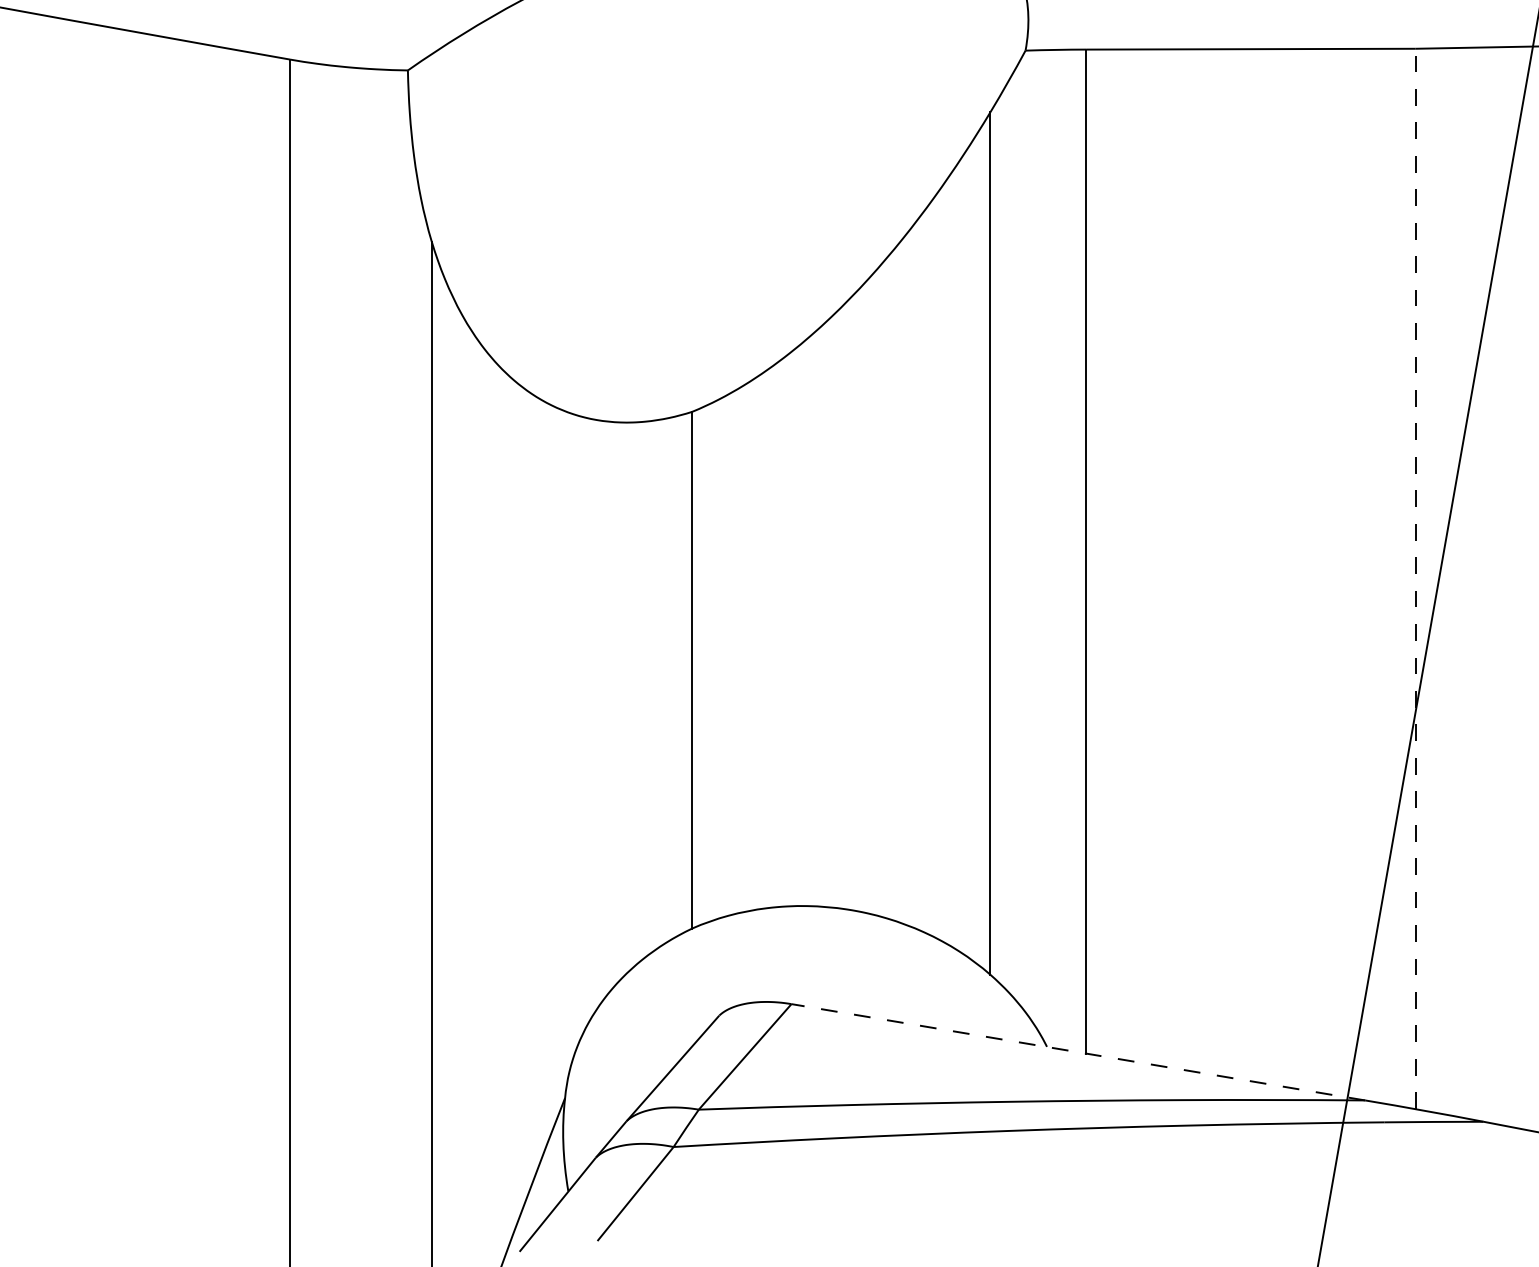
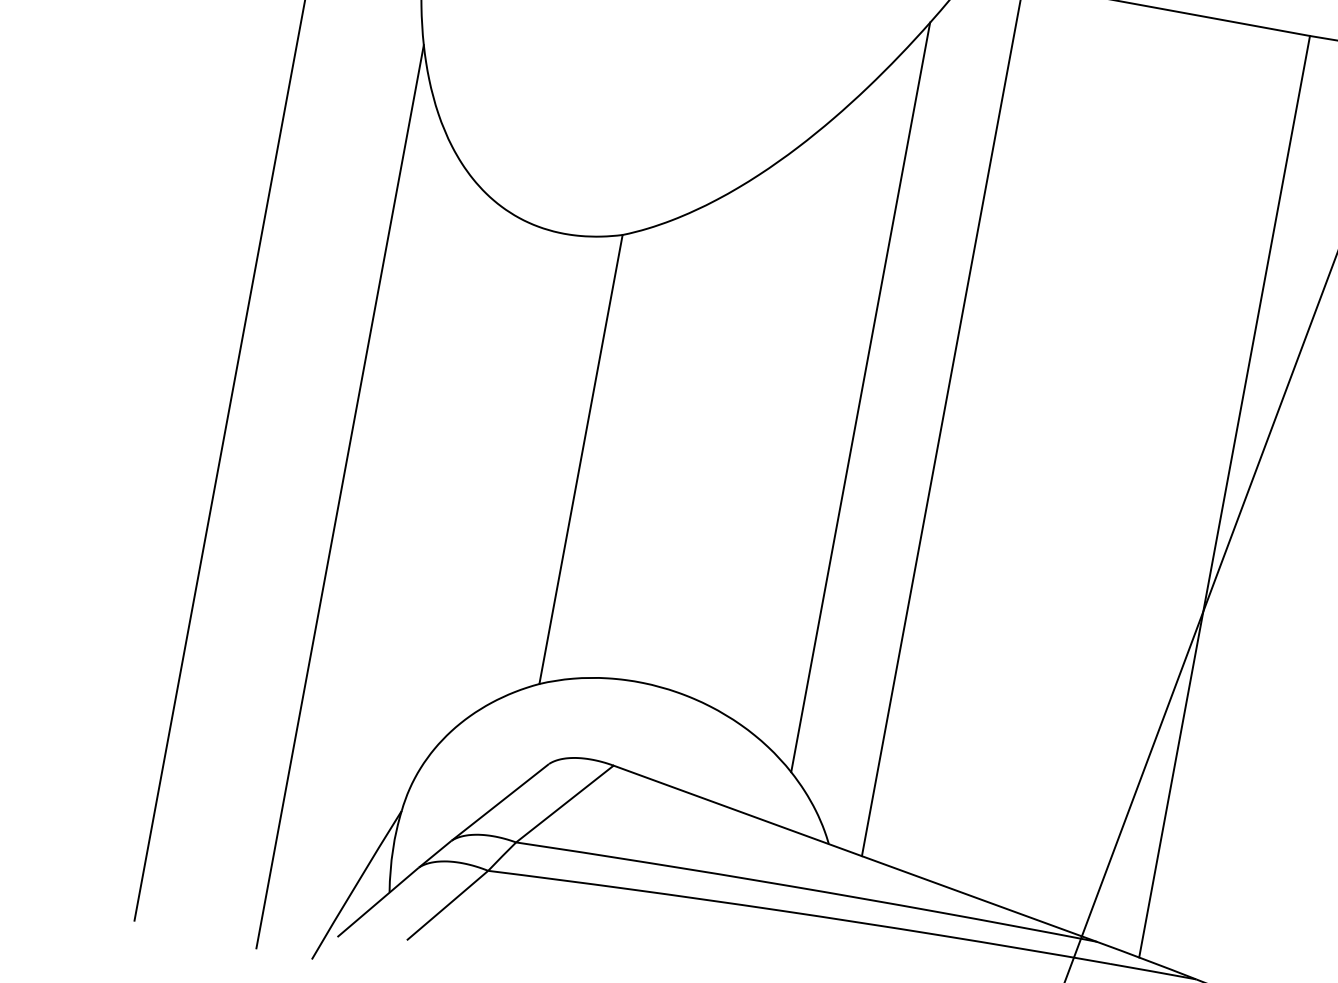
line: (1415, 578) -> (1224, 496), dashed -> solid
line: (1078, 1052) -> (855, 853), dashed -> solid

